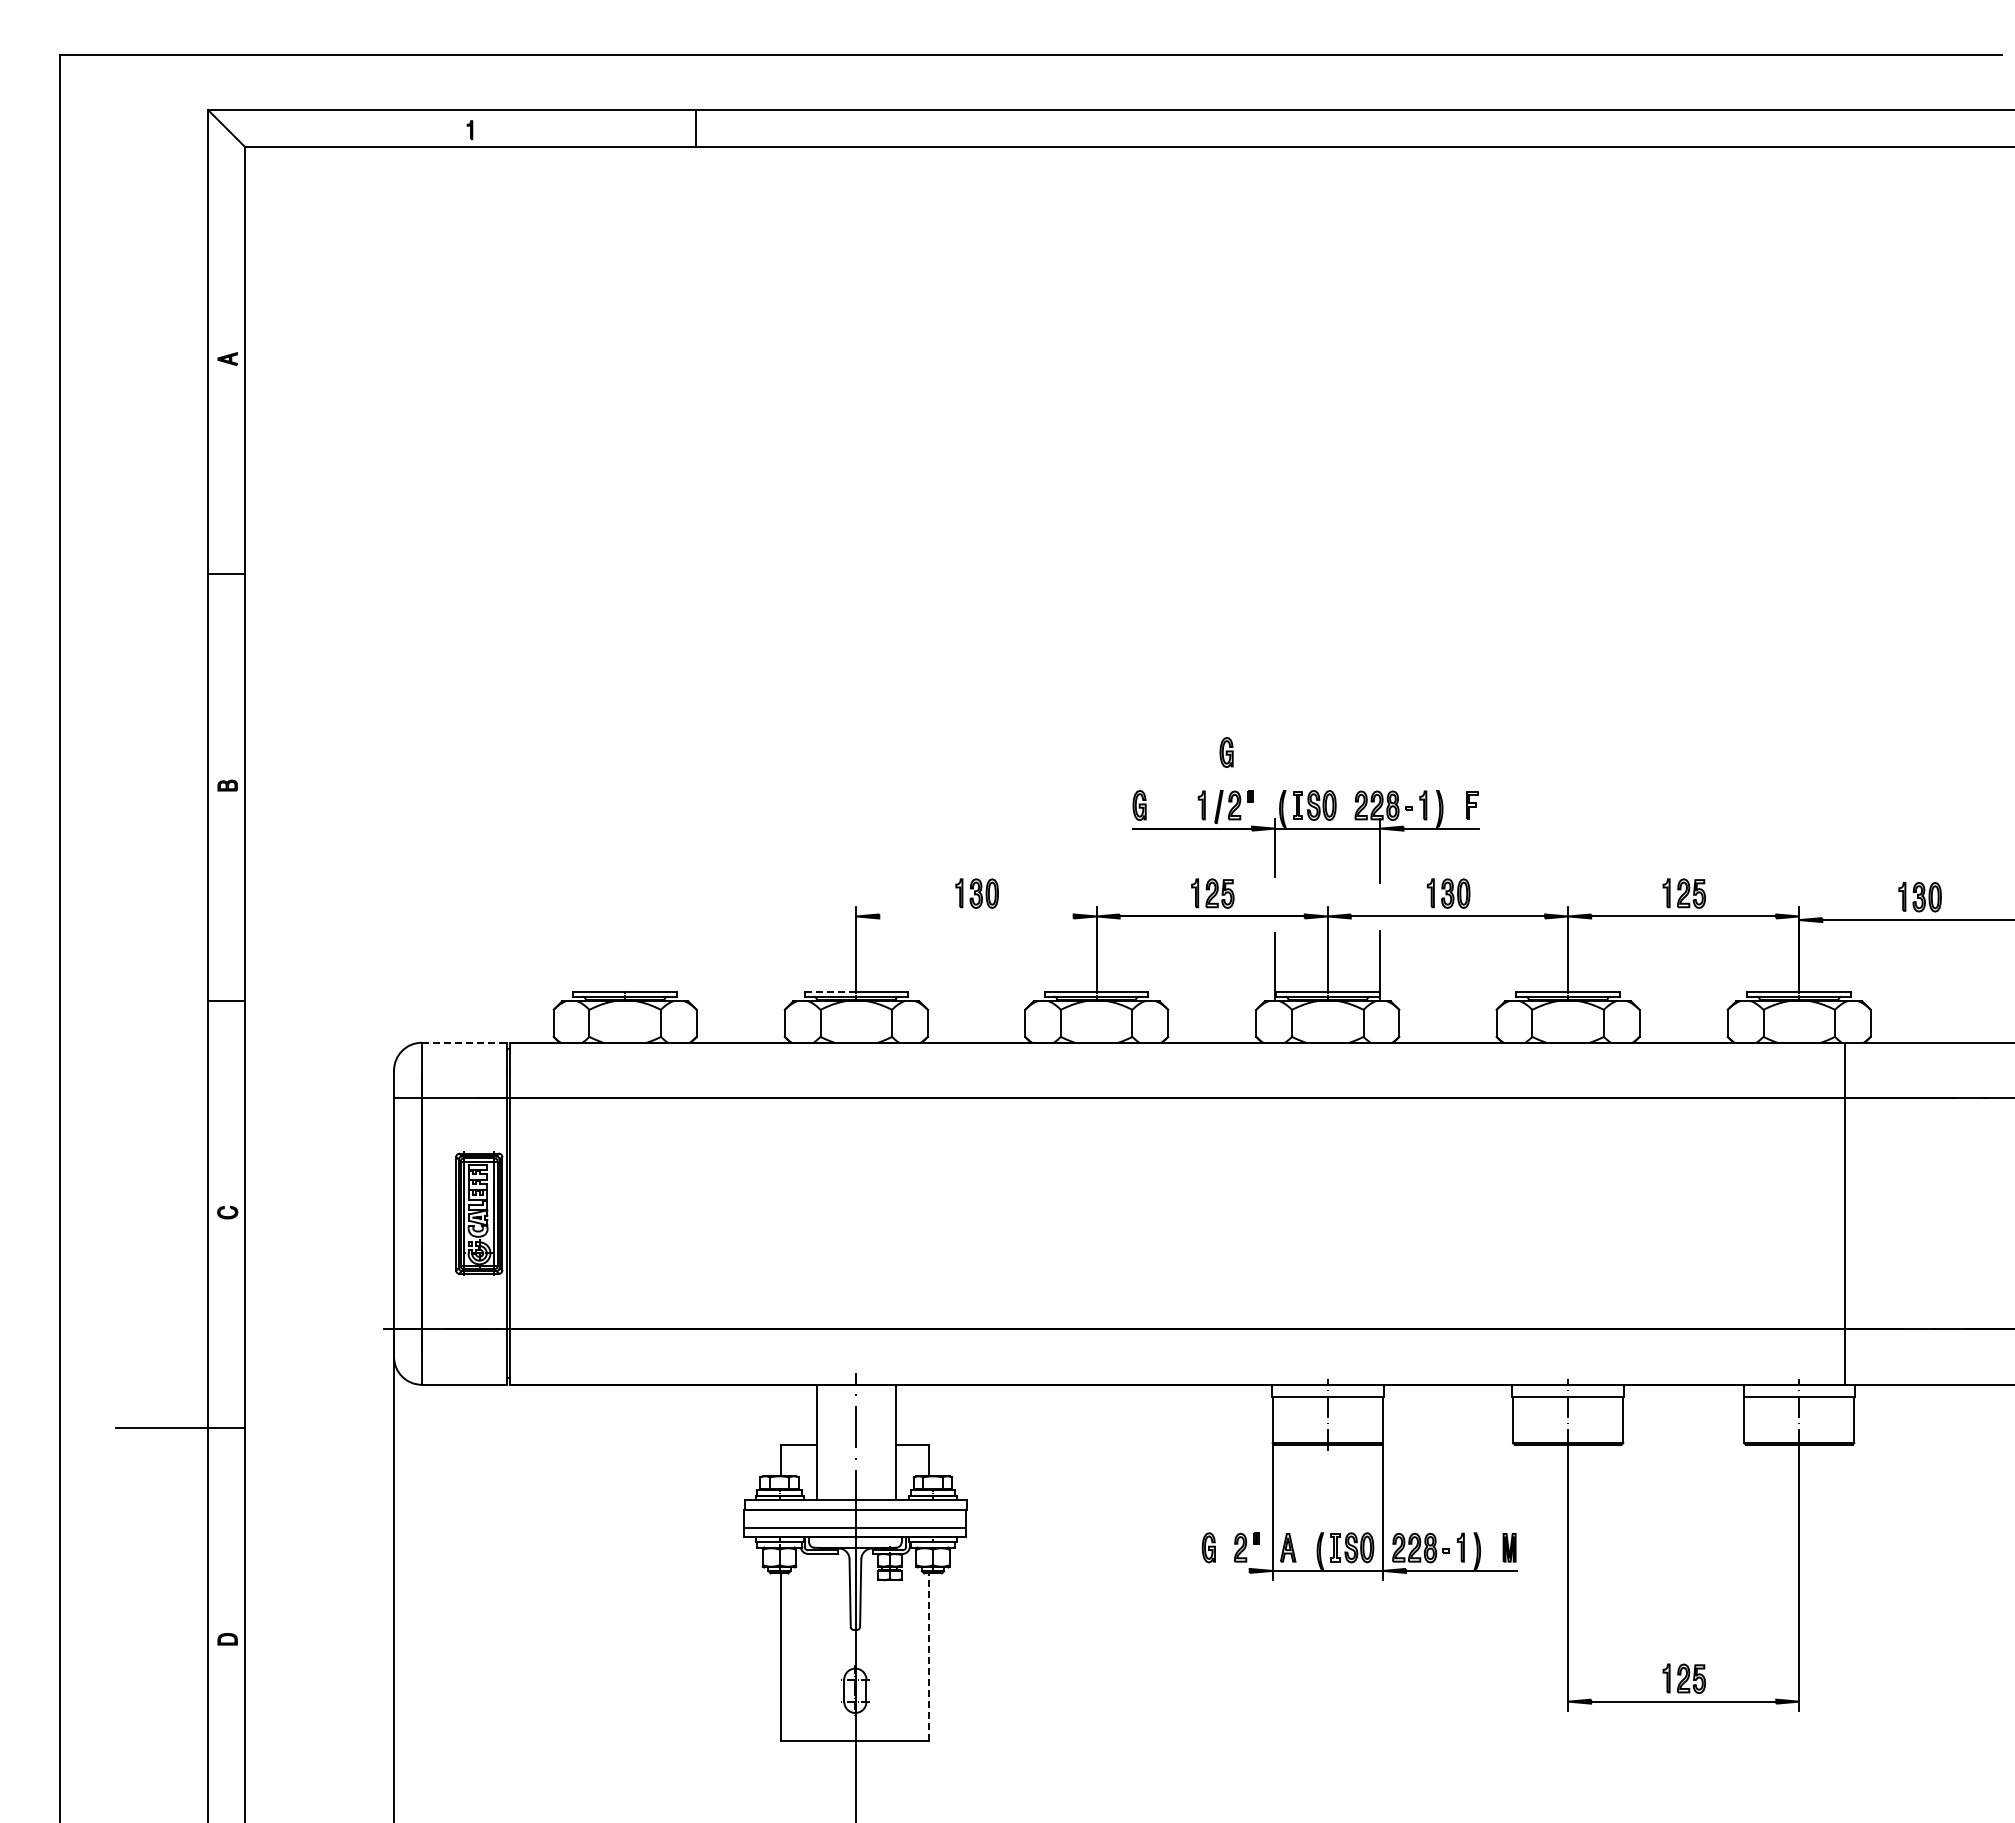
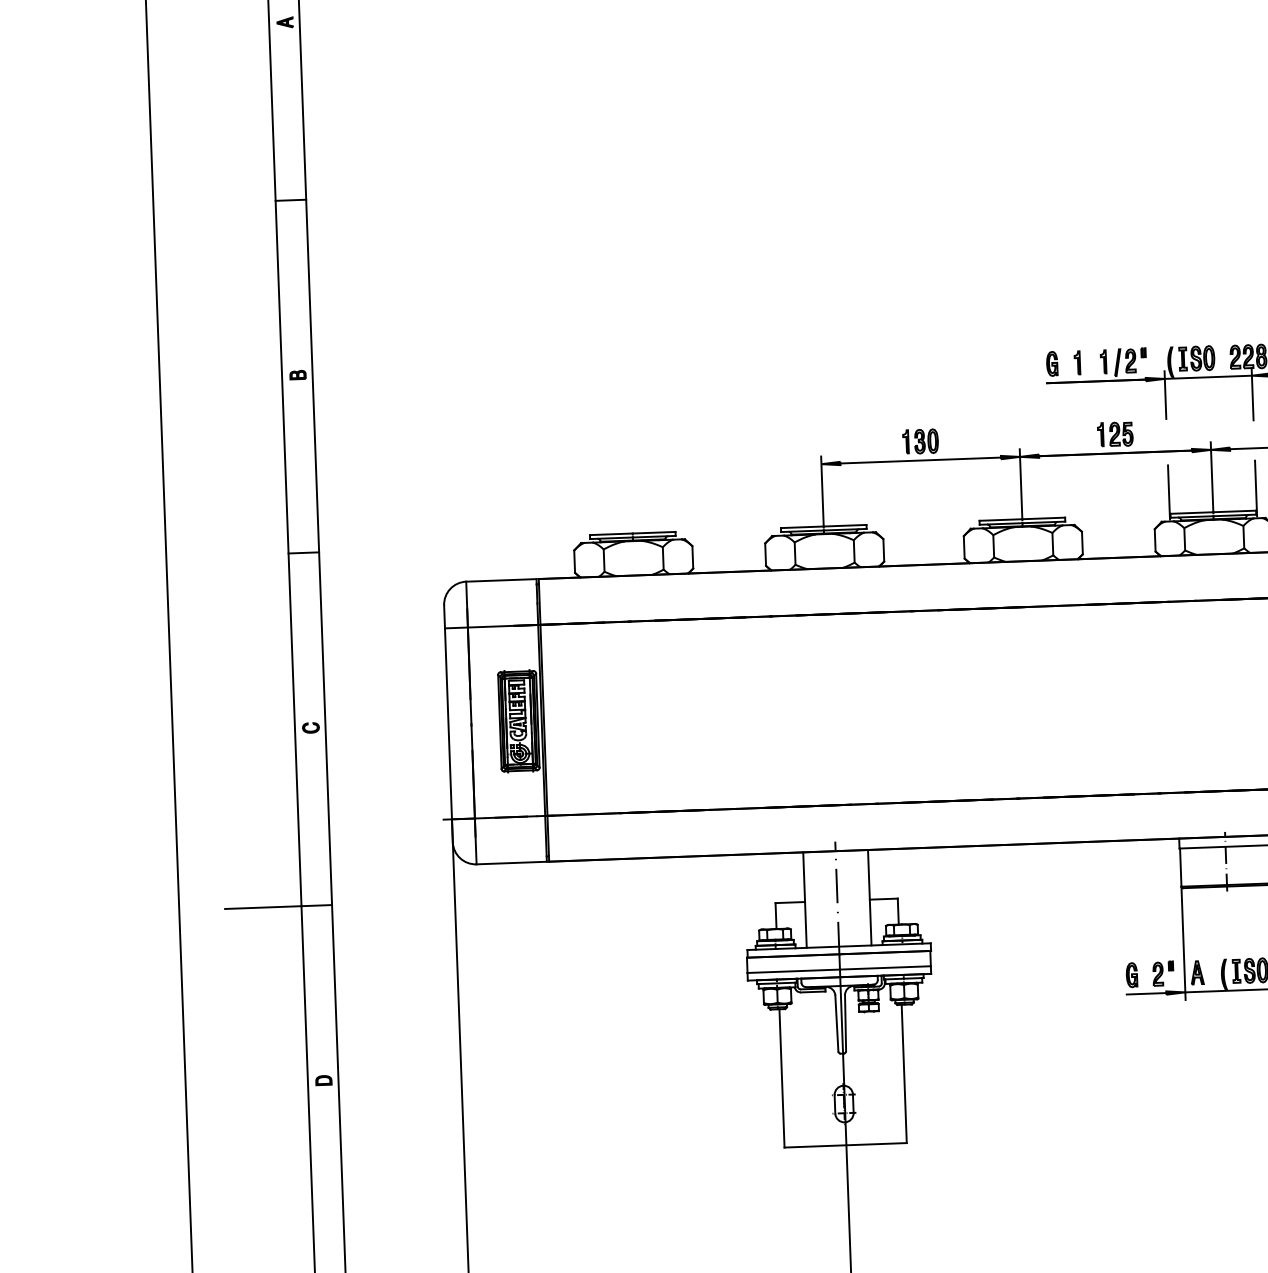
part: (1226, 752) -> (1122, 317), removed
part: (1170, 805) -> (1077, 362), added
line: (976, 916) -> (920, 460), added
line: (830, 991) -> (802, 526), dashed -> solid
line: (464, 1042) -> (501, 580), dashed -> solid
line: (1225, 1570) -> (1146, 993), added
line: (929, 1657) -> (904, 1074), dashed -> solid

